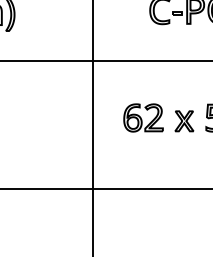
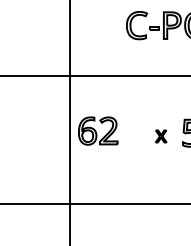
part: (143, 117) -> (98, 130), moved
part: (184, 121) -> (161, 136), size x0.6

